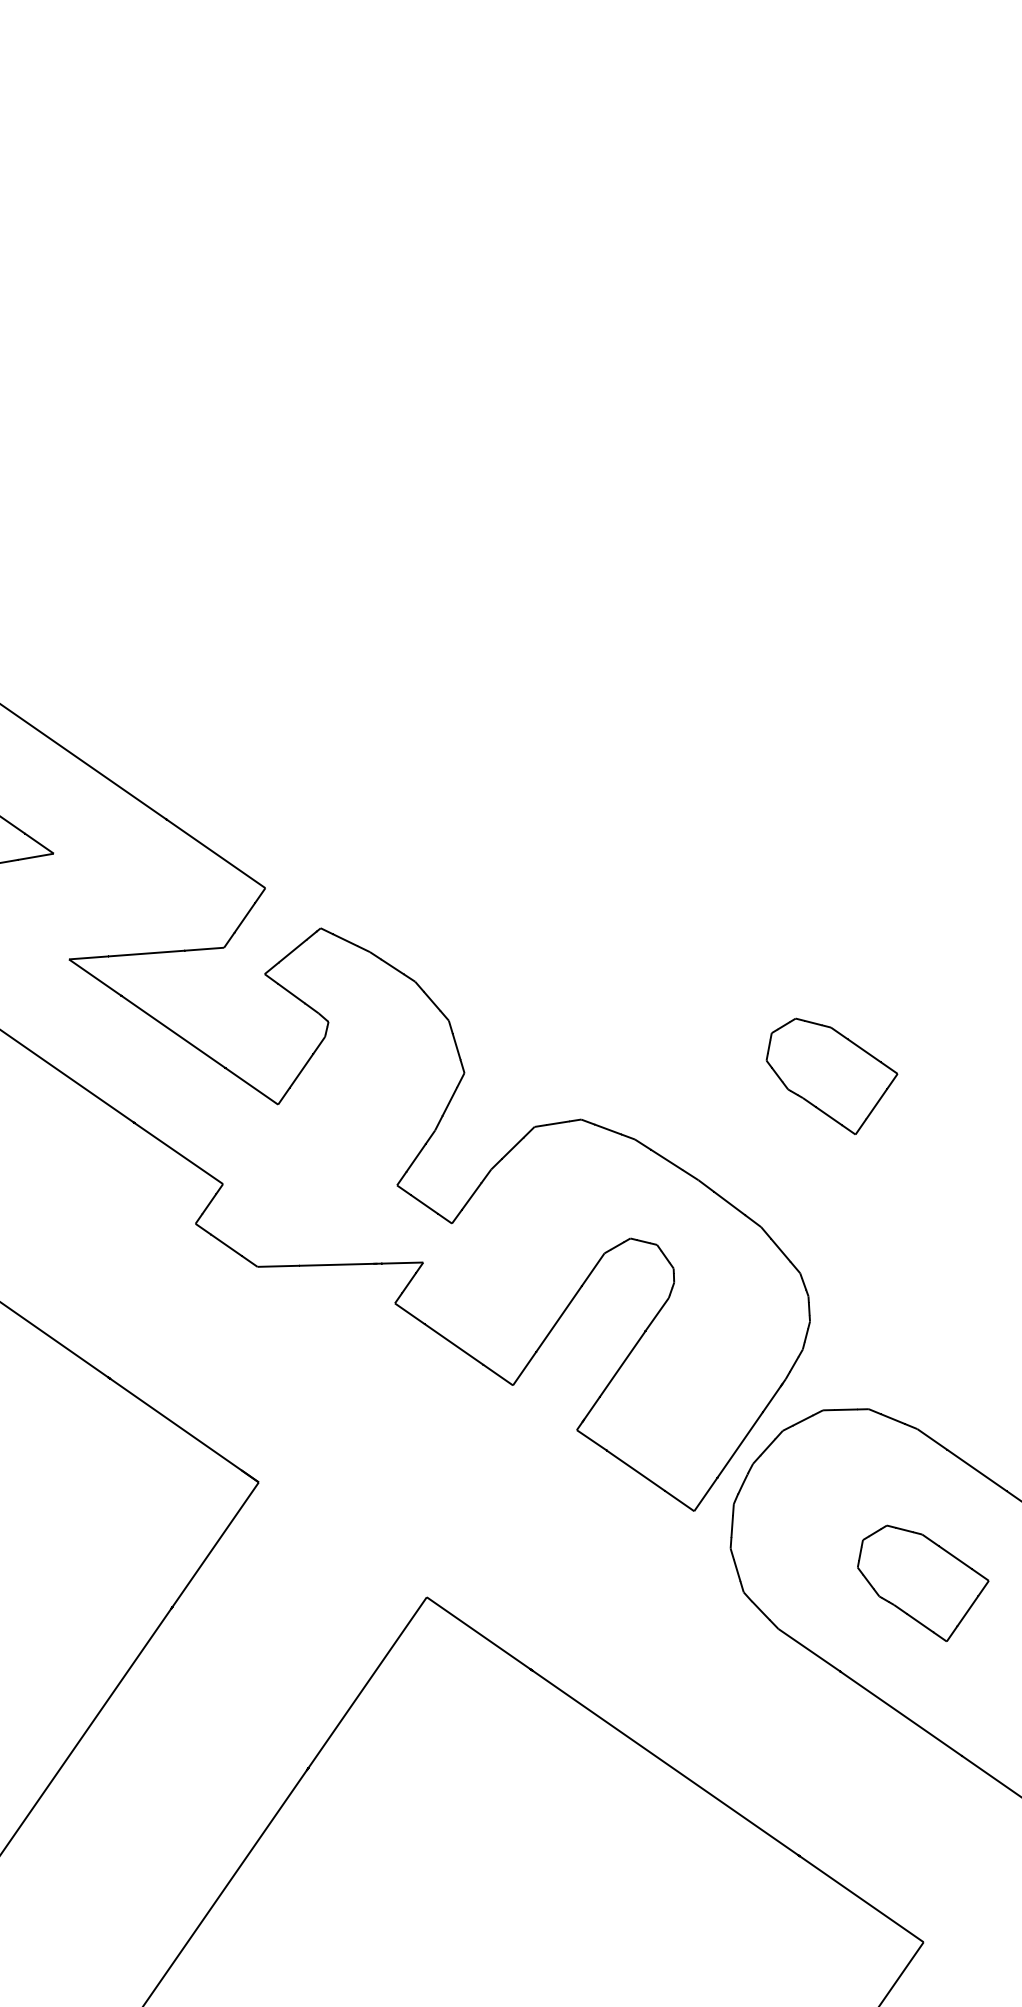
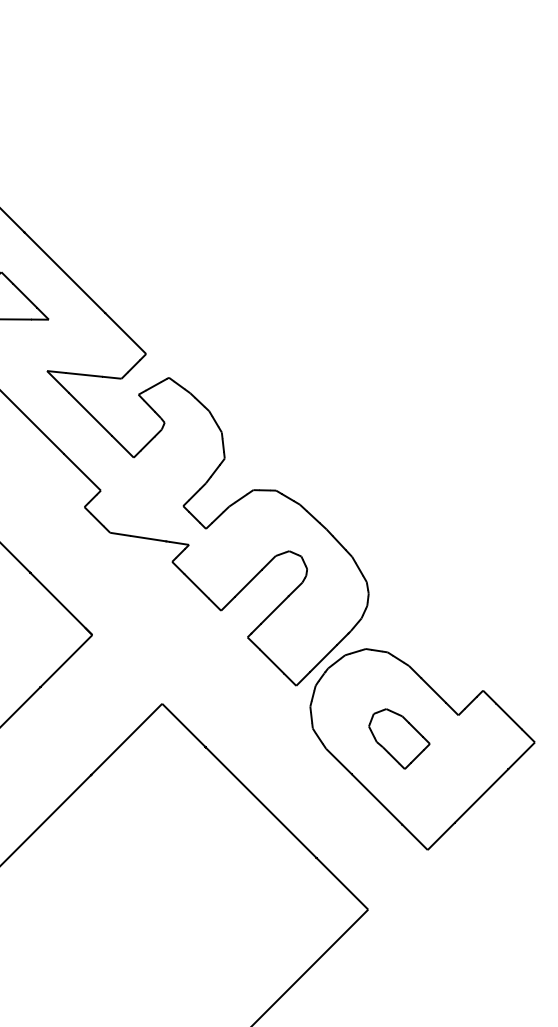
part: (833, 1073) -> (399, 490), removed

